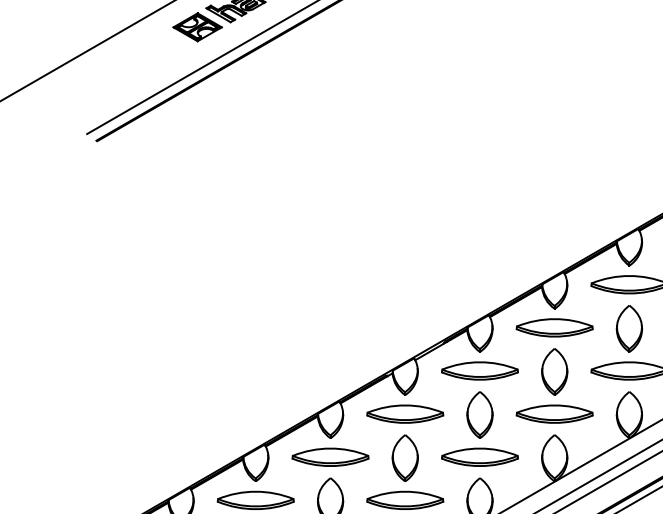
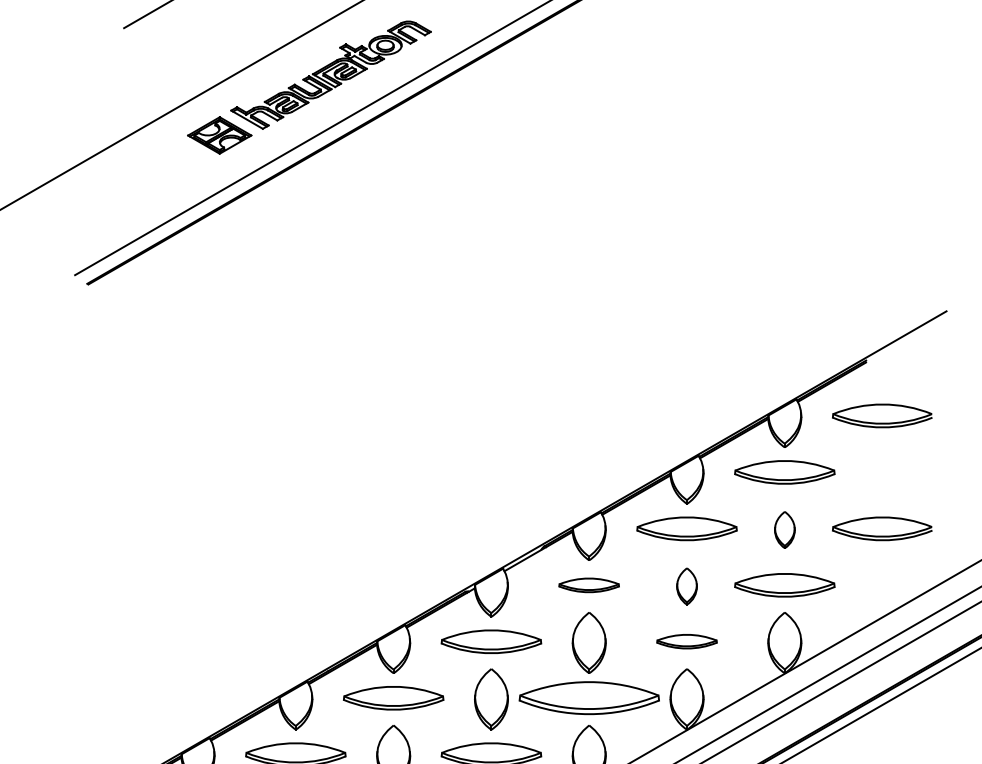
part: (629, 328) -> (784, 529), size x0.6
part: (479, 371) -> (588, 585), size x0.6
part: (554, 371) -> (686, 586), size x0.6
part: (554, 413) -> (686, 641), size x0.6
part: (479, 457) -> (588, 698), size x1.4

